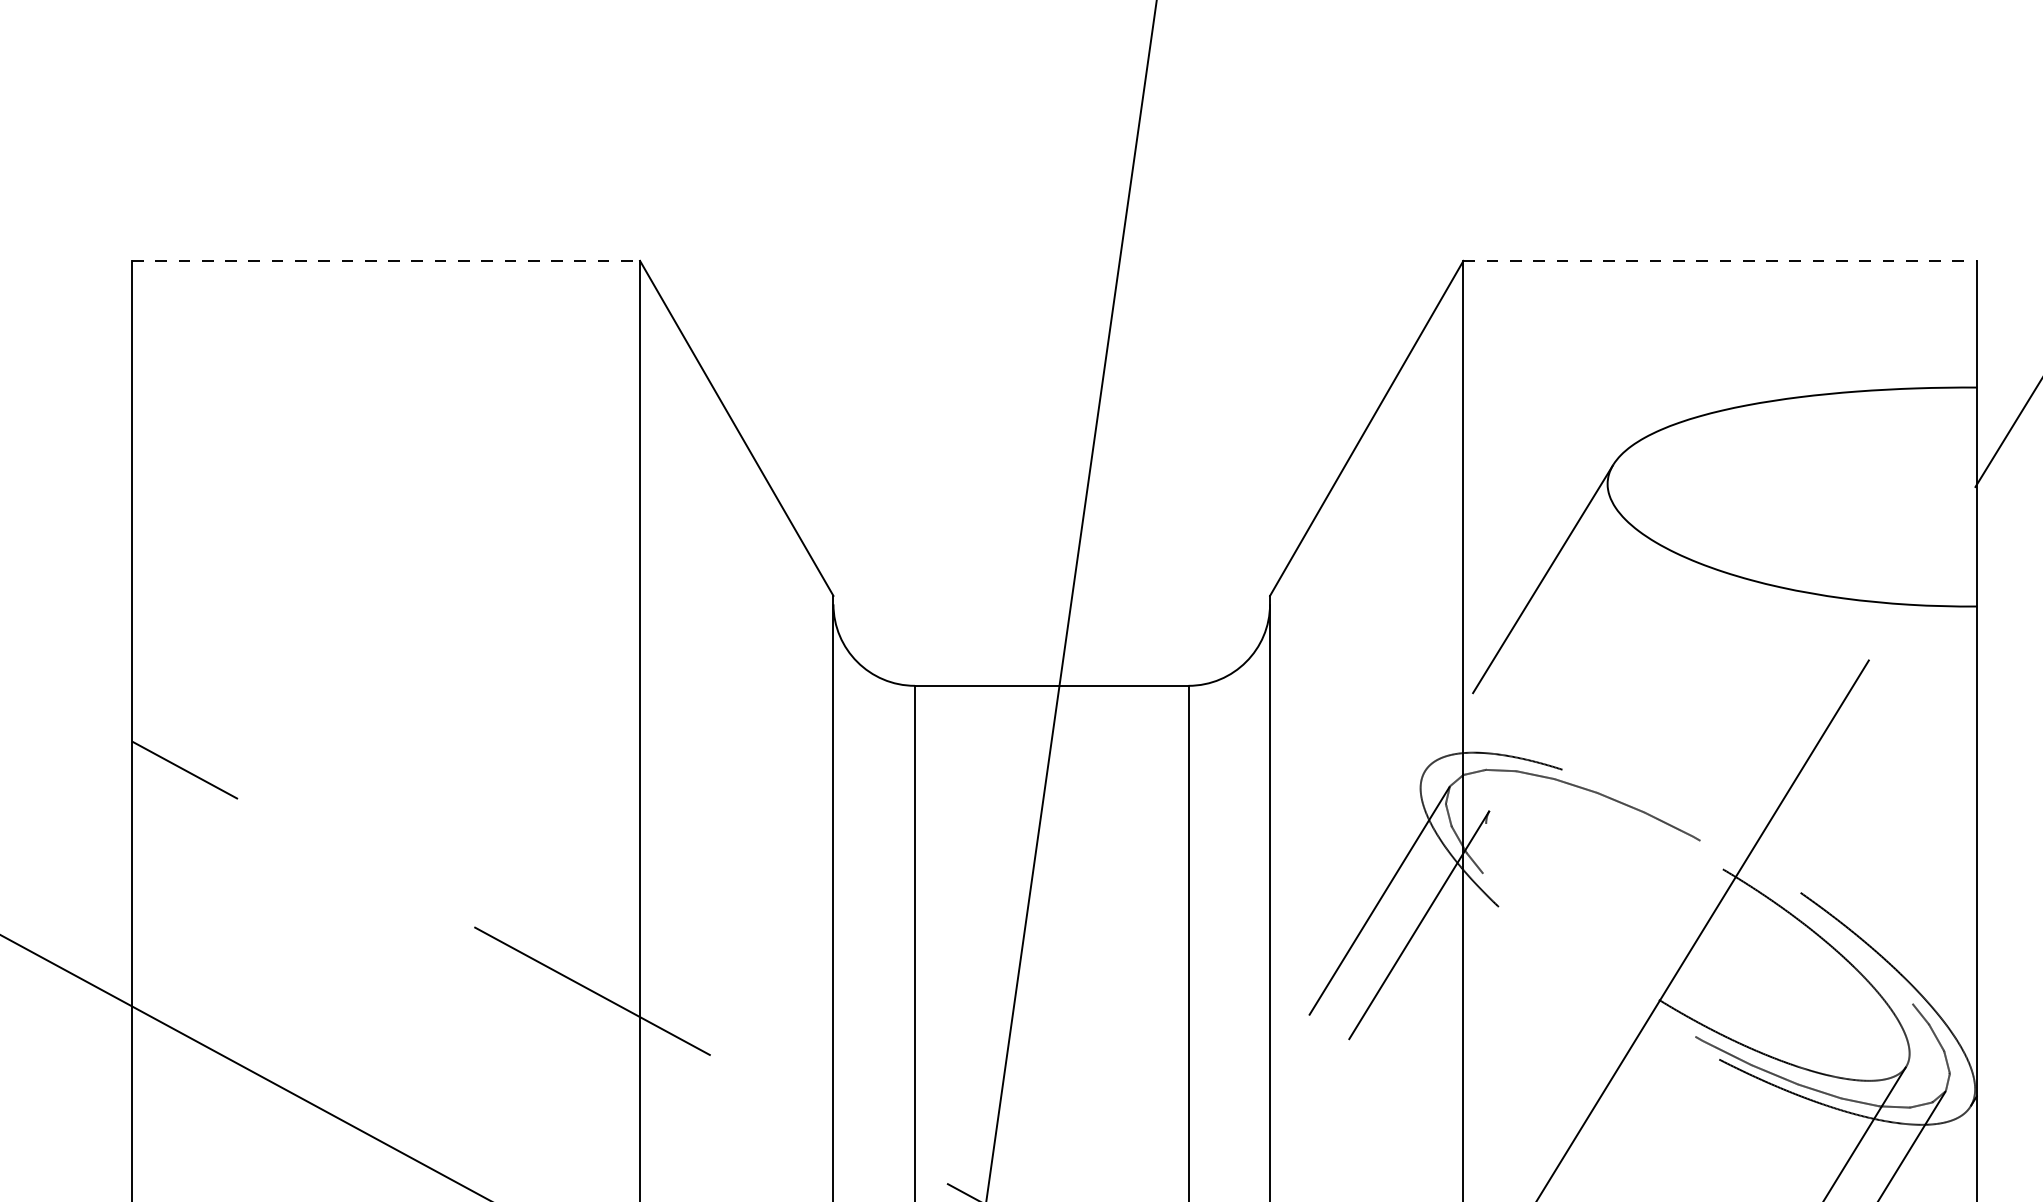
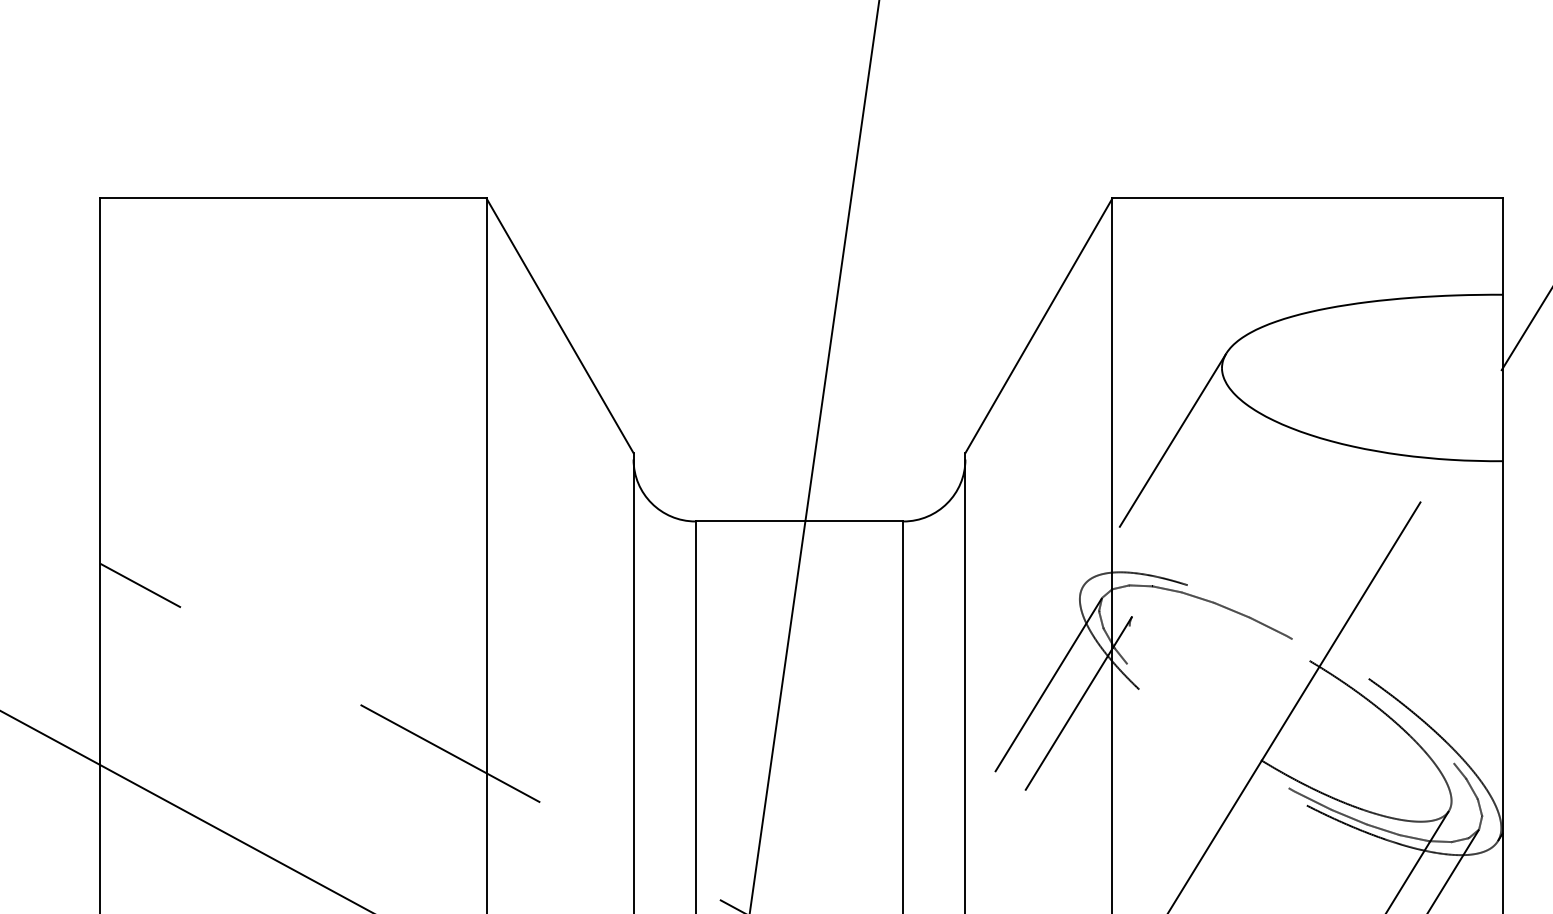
line: (386, 260) -> (293, 198), dashed -> solid
line: (1720, 260) -> (1307, 198), dashed -> solid

